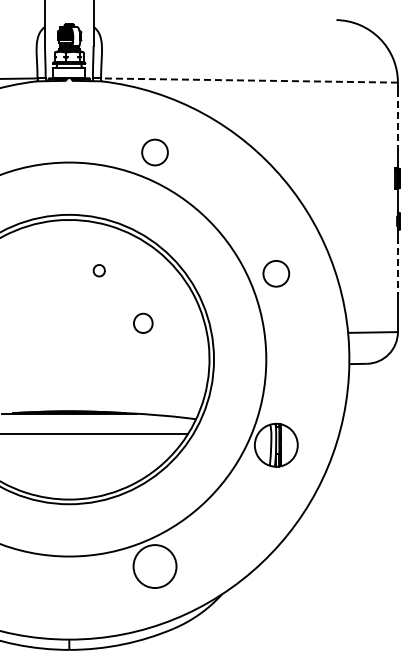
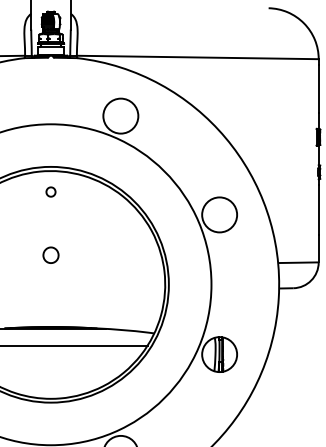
line: (249, 80) -> (197, 57), dashed -> solid
line: (397, 119) -> (318, 89), dashed -> solid
circle: (154, 152) -> (120, 116), size x1.67
line: (397, 268) -> (318, 210), dashed -> solid
part: (98, 270) -> (50, 191), moved
circle: (275, 273) -> (218, 214), size x1.67
part: (143, 322) -> (51, 254), moved

